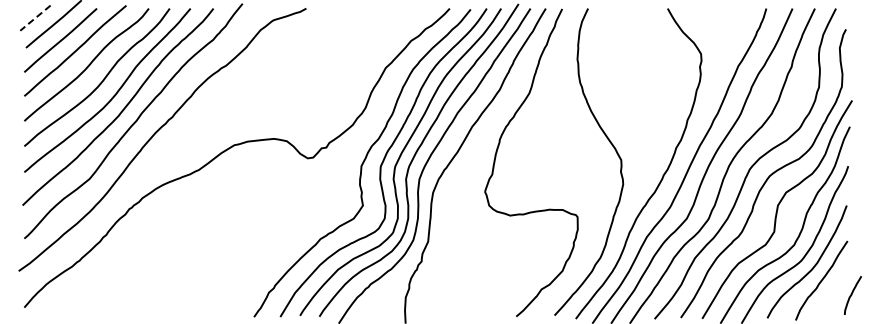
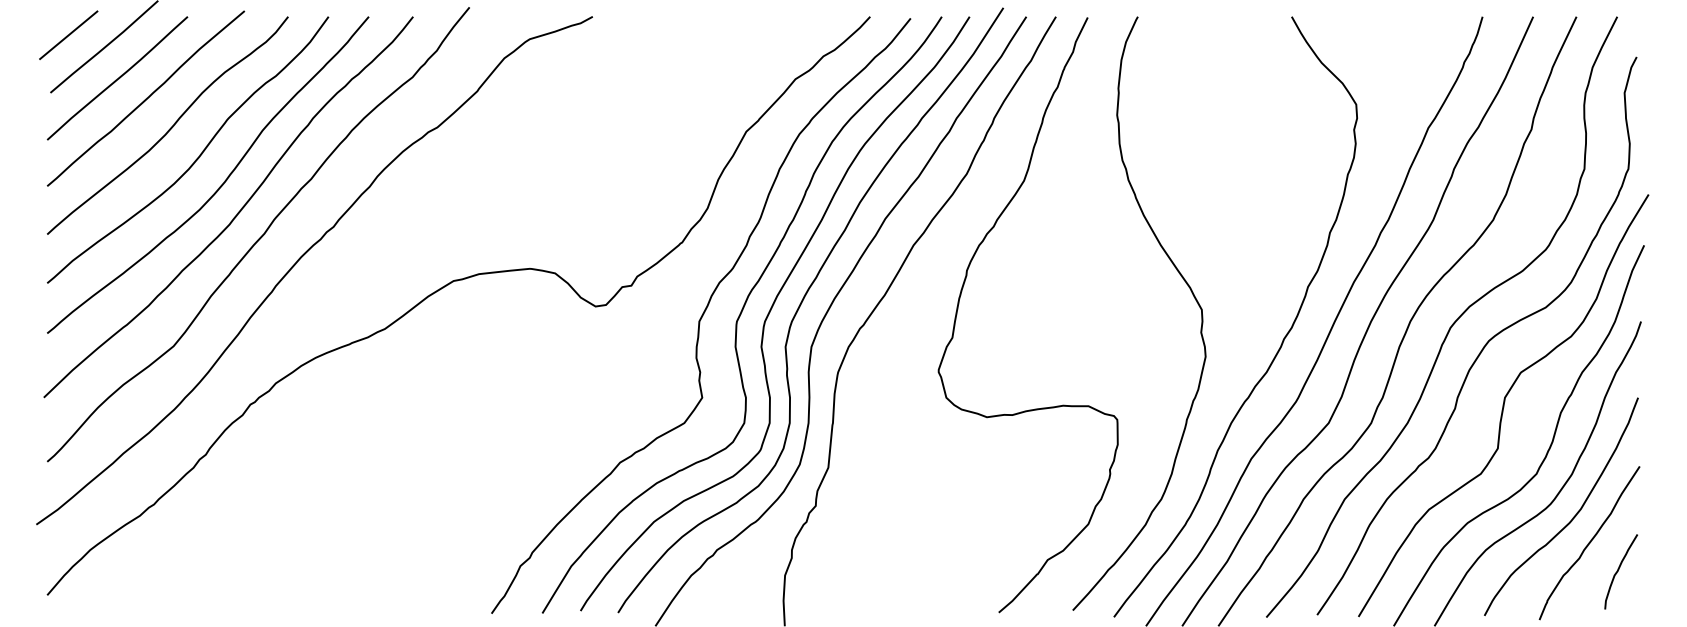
line: (34, 18) -> (66, 35), dashed -> solid
curve: (852, 295) -> (1620, 571), moved

